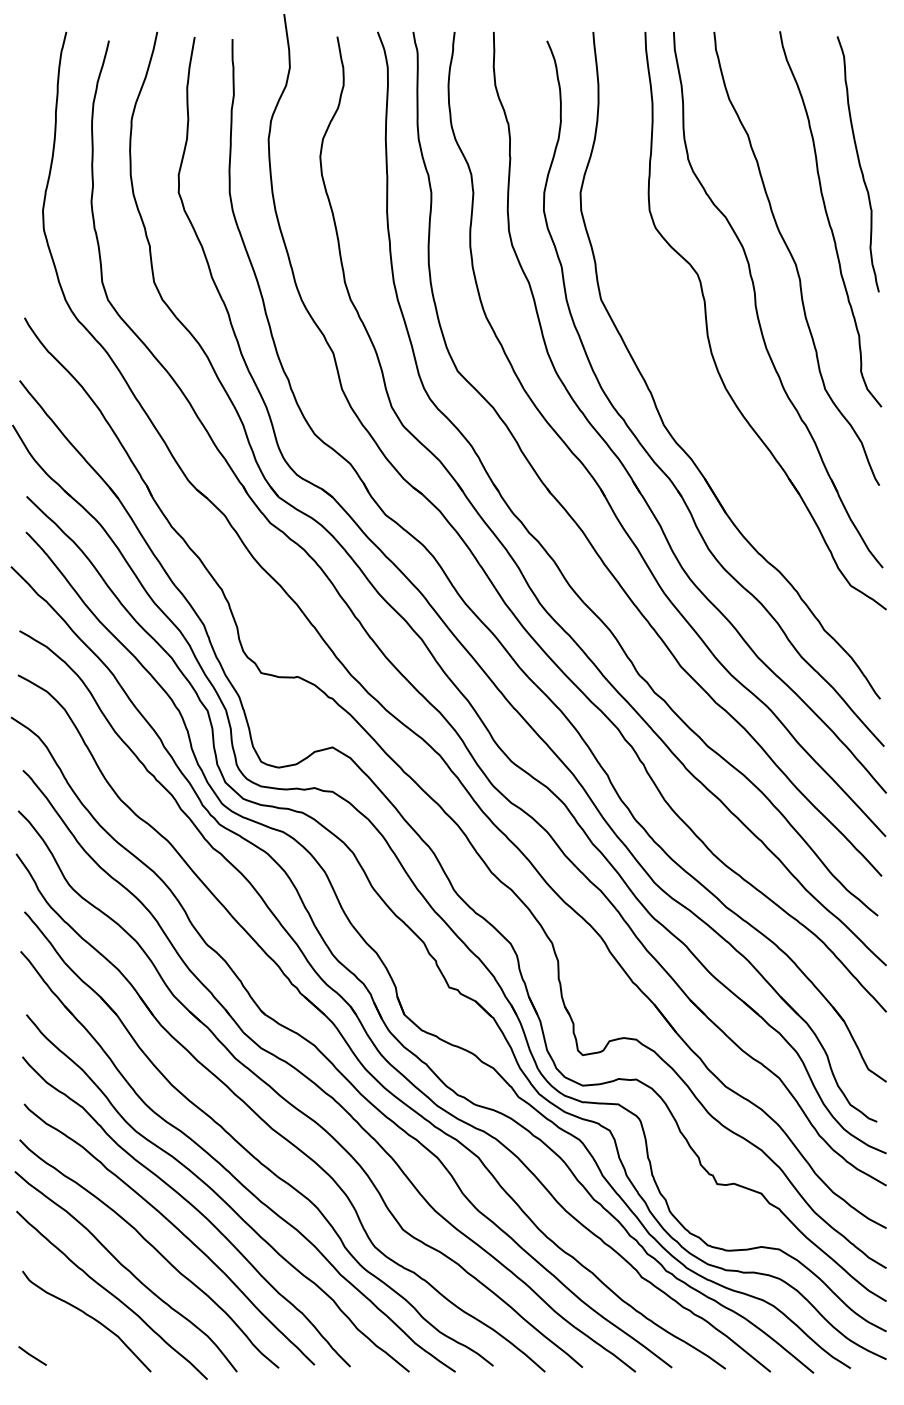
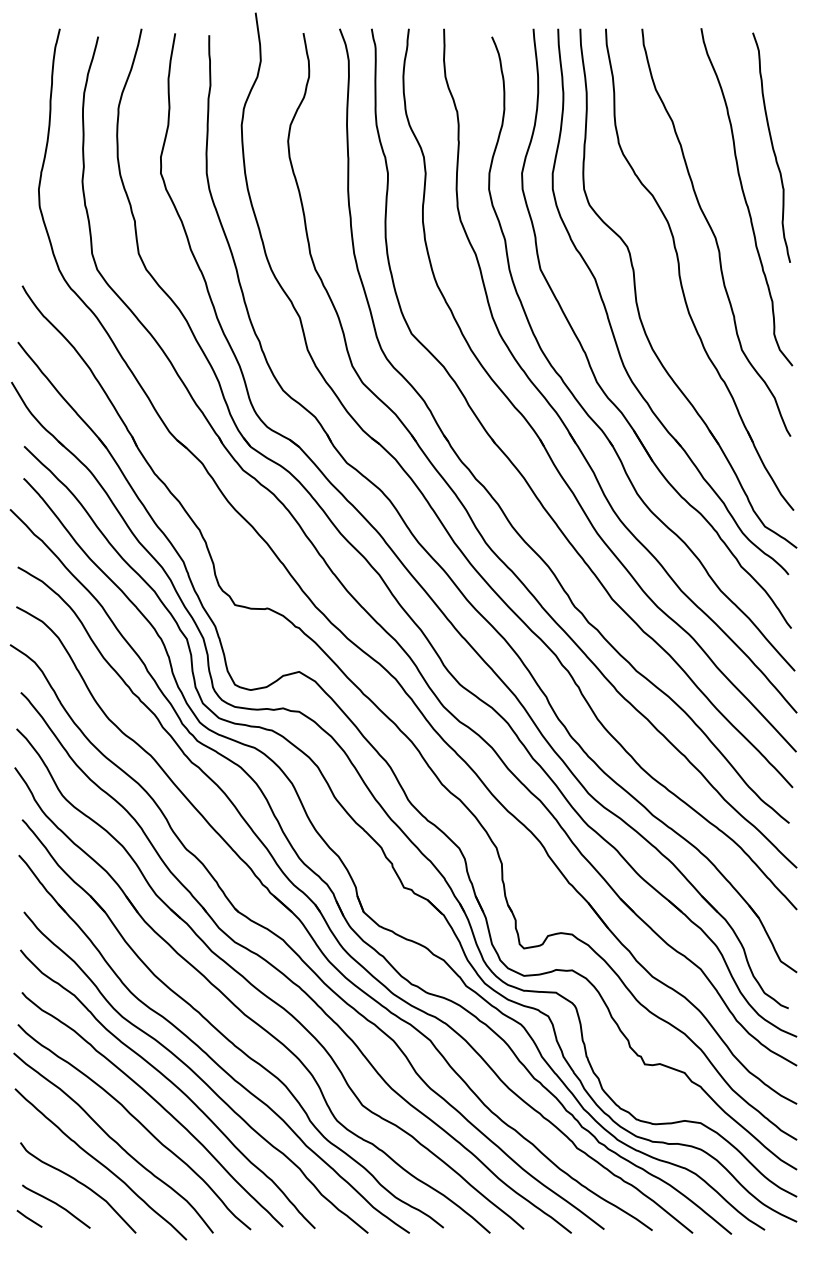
part: (678, 356) -> (610, 320), added
curve: (63, 1341) -> (57, 1205), added

